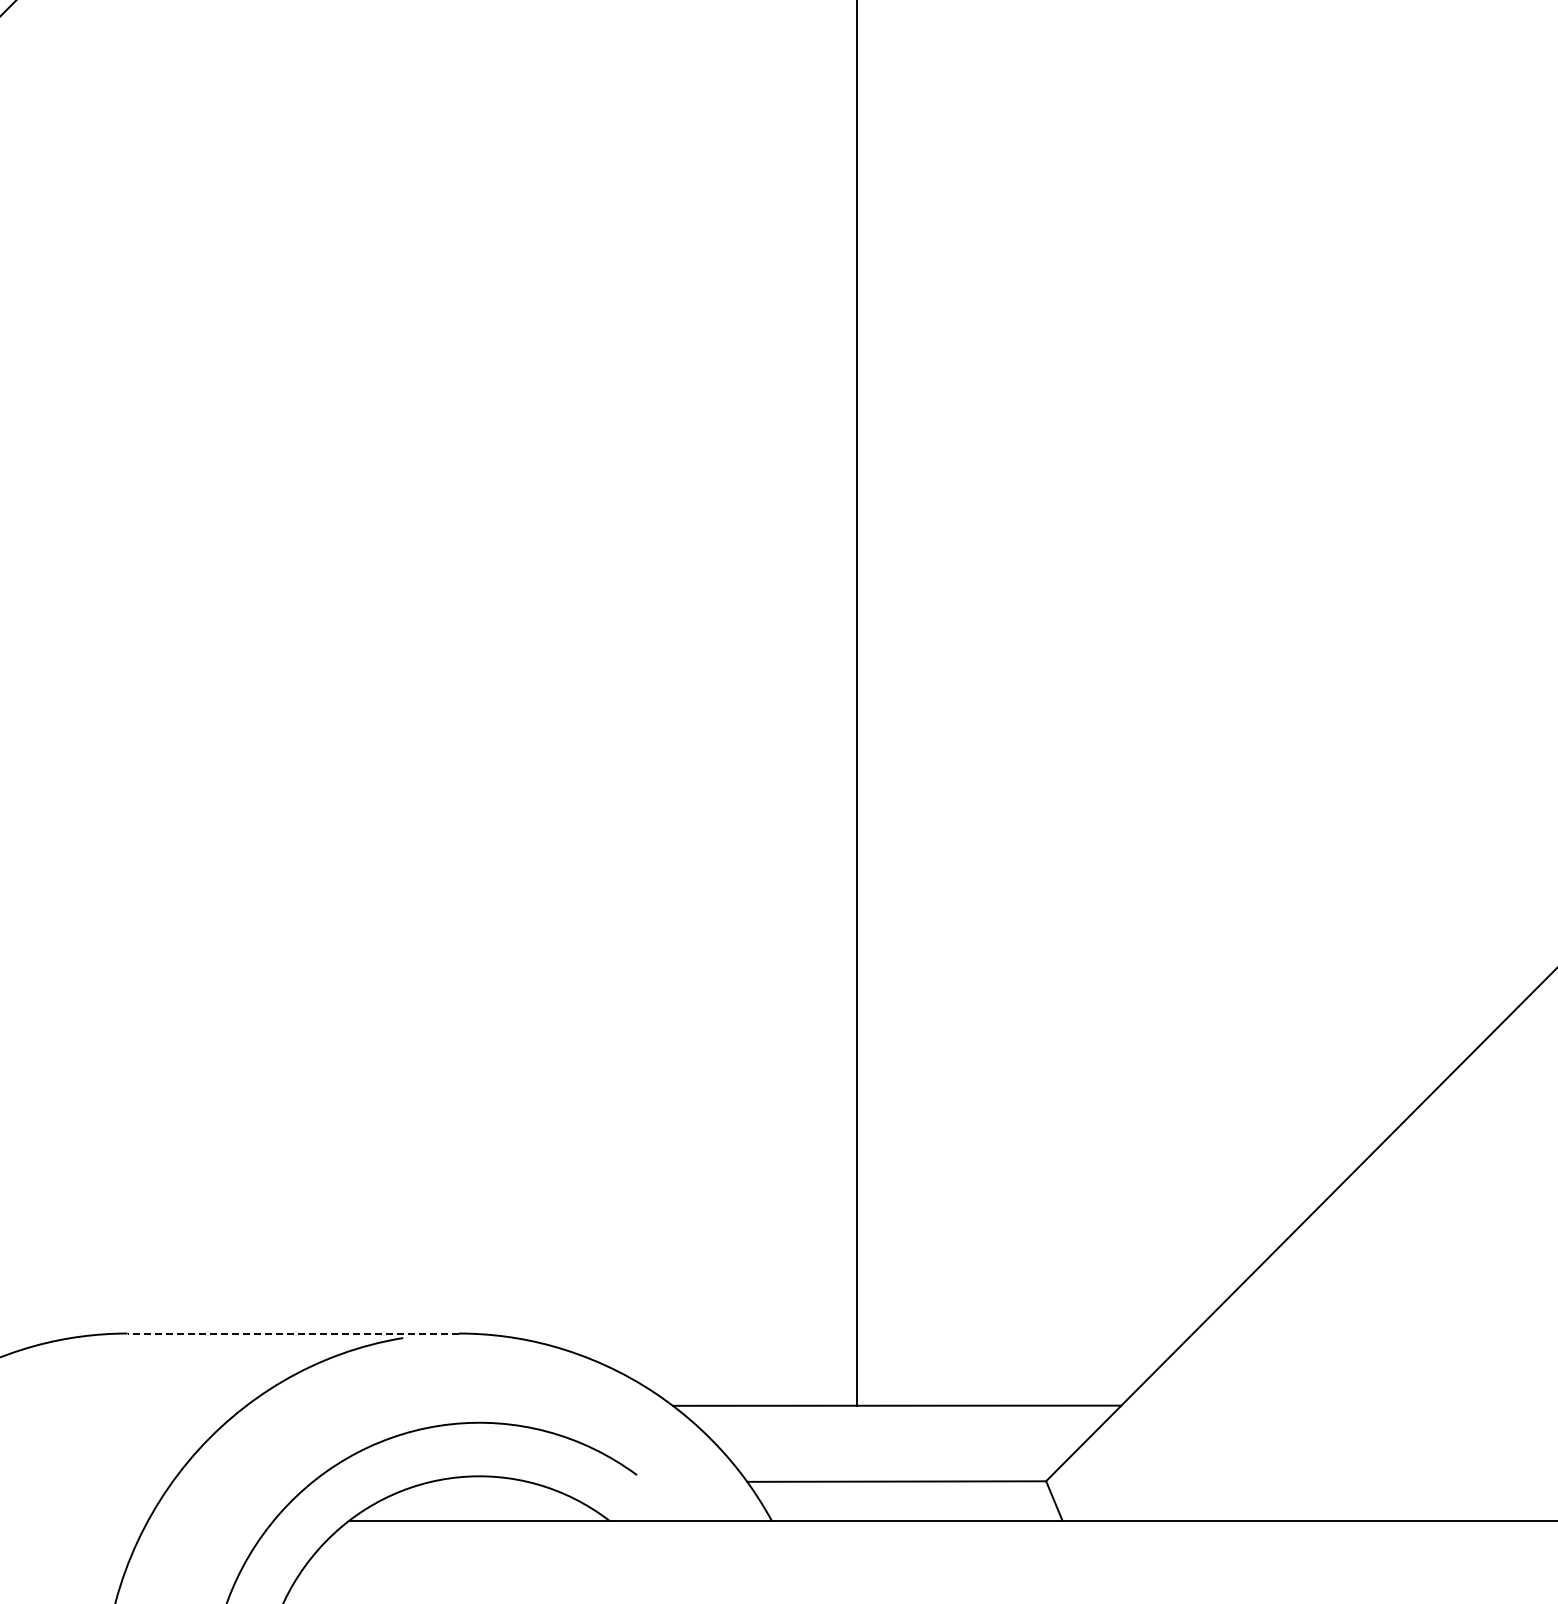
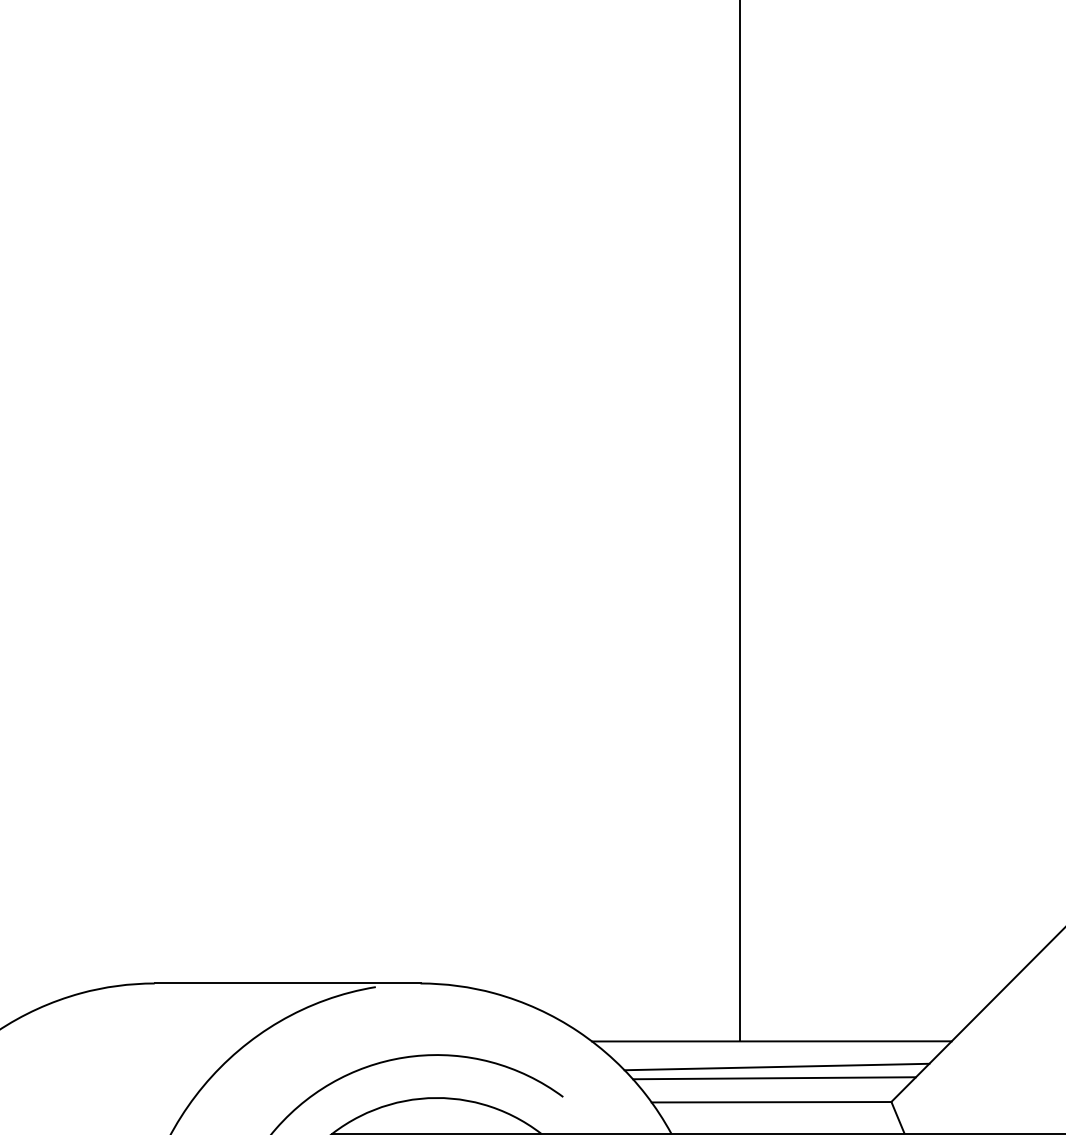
line: (293, 1333) -> (287, 983), dashed -> solid
line: (903, 1437) -> (777, 1066), added
line: (900, 1451) -> (774, 1078), added

